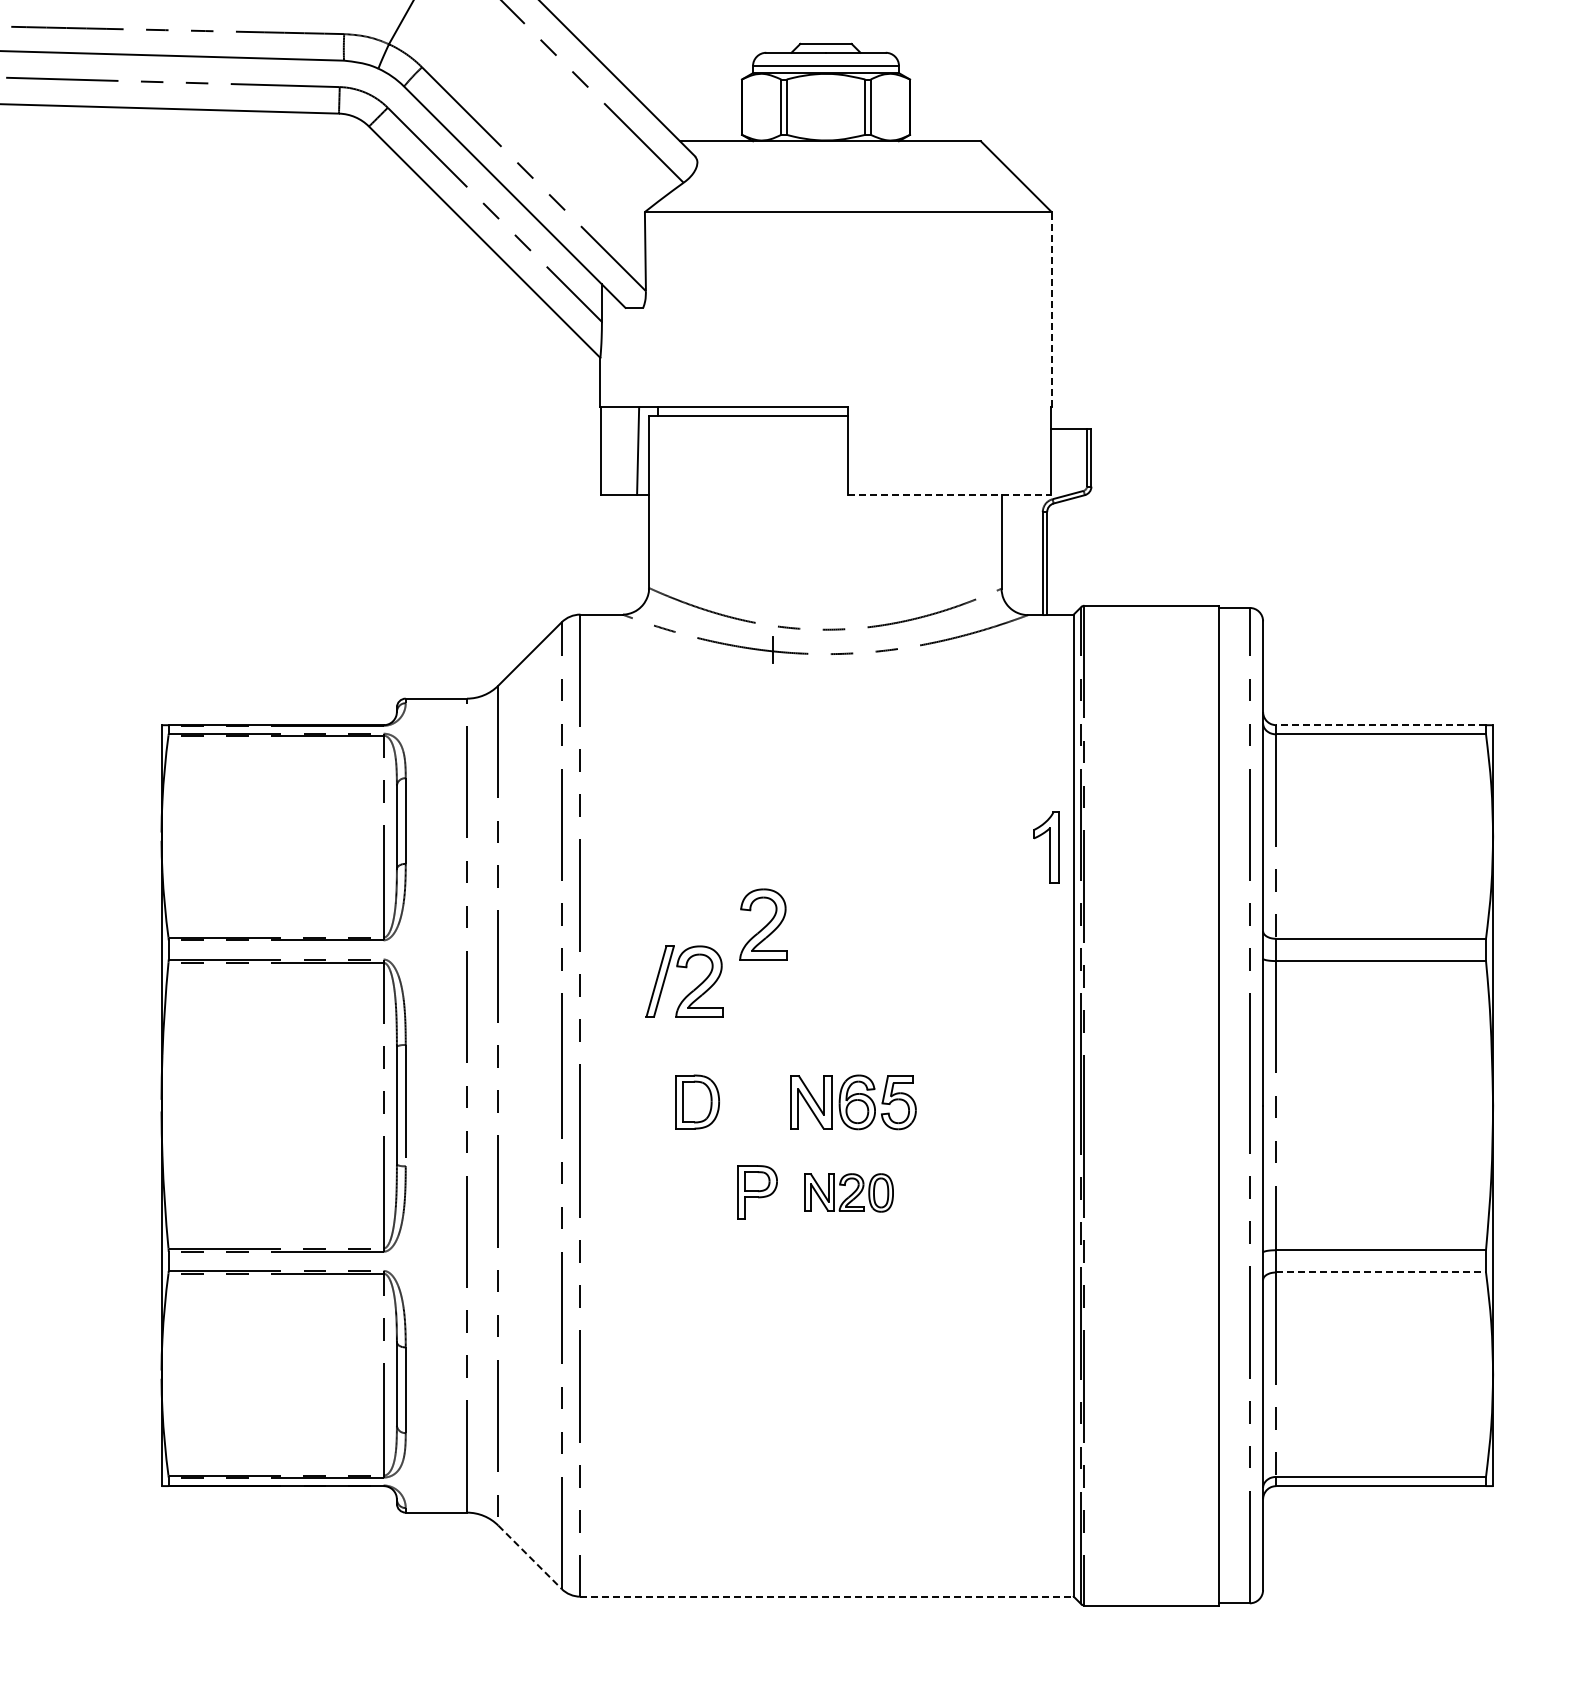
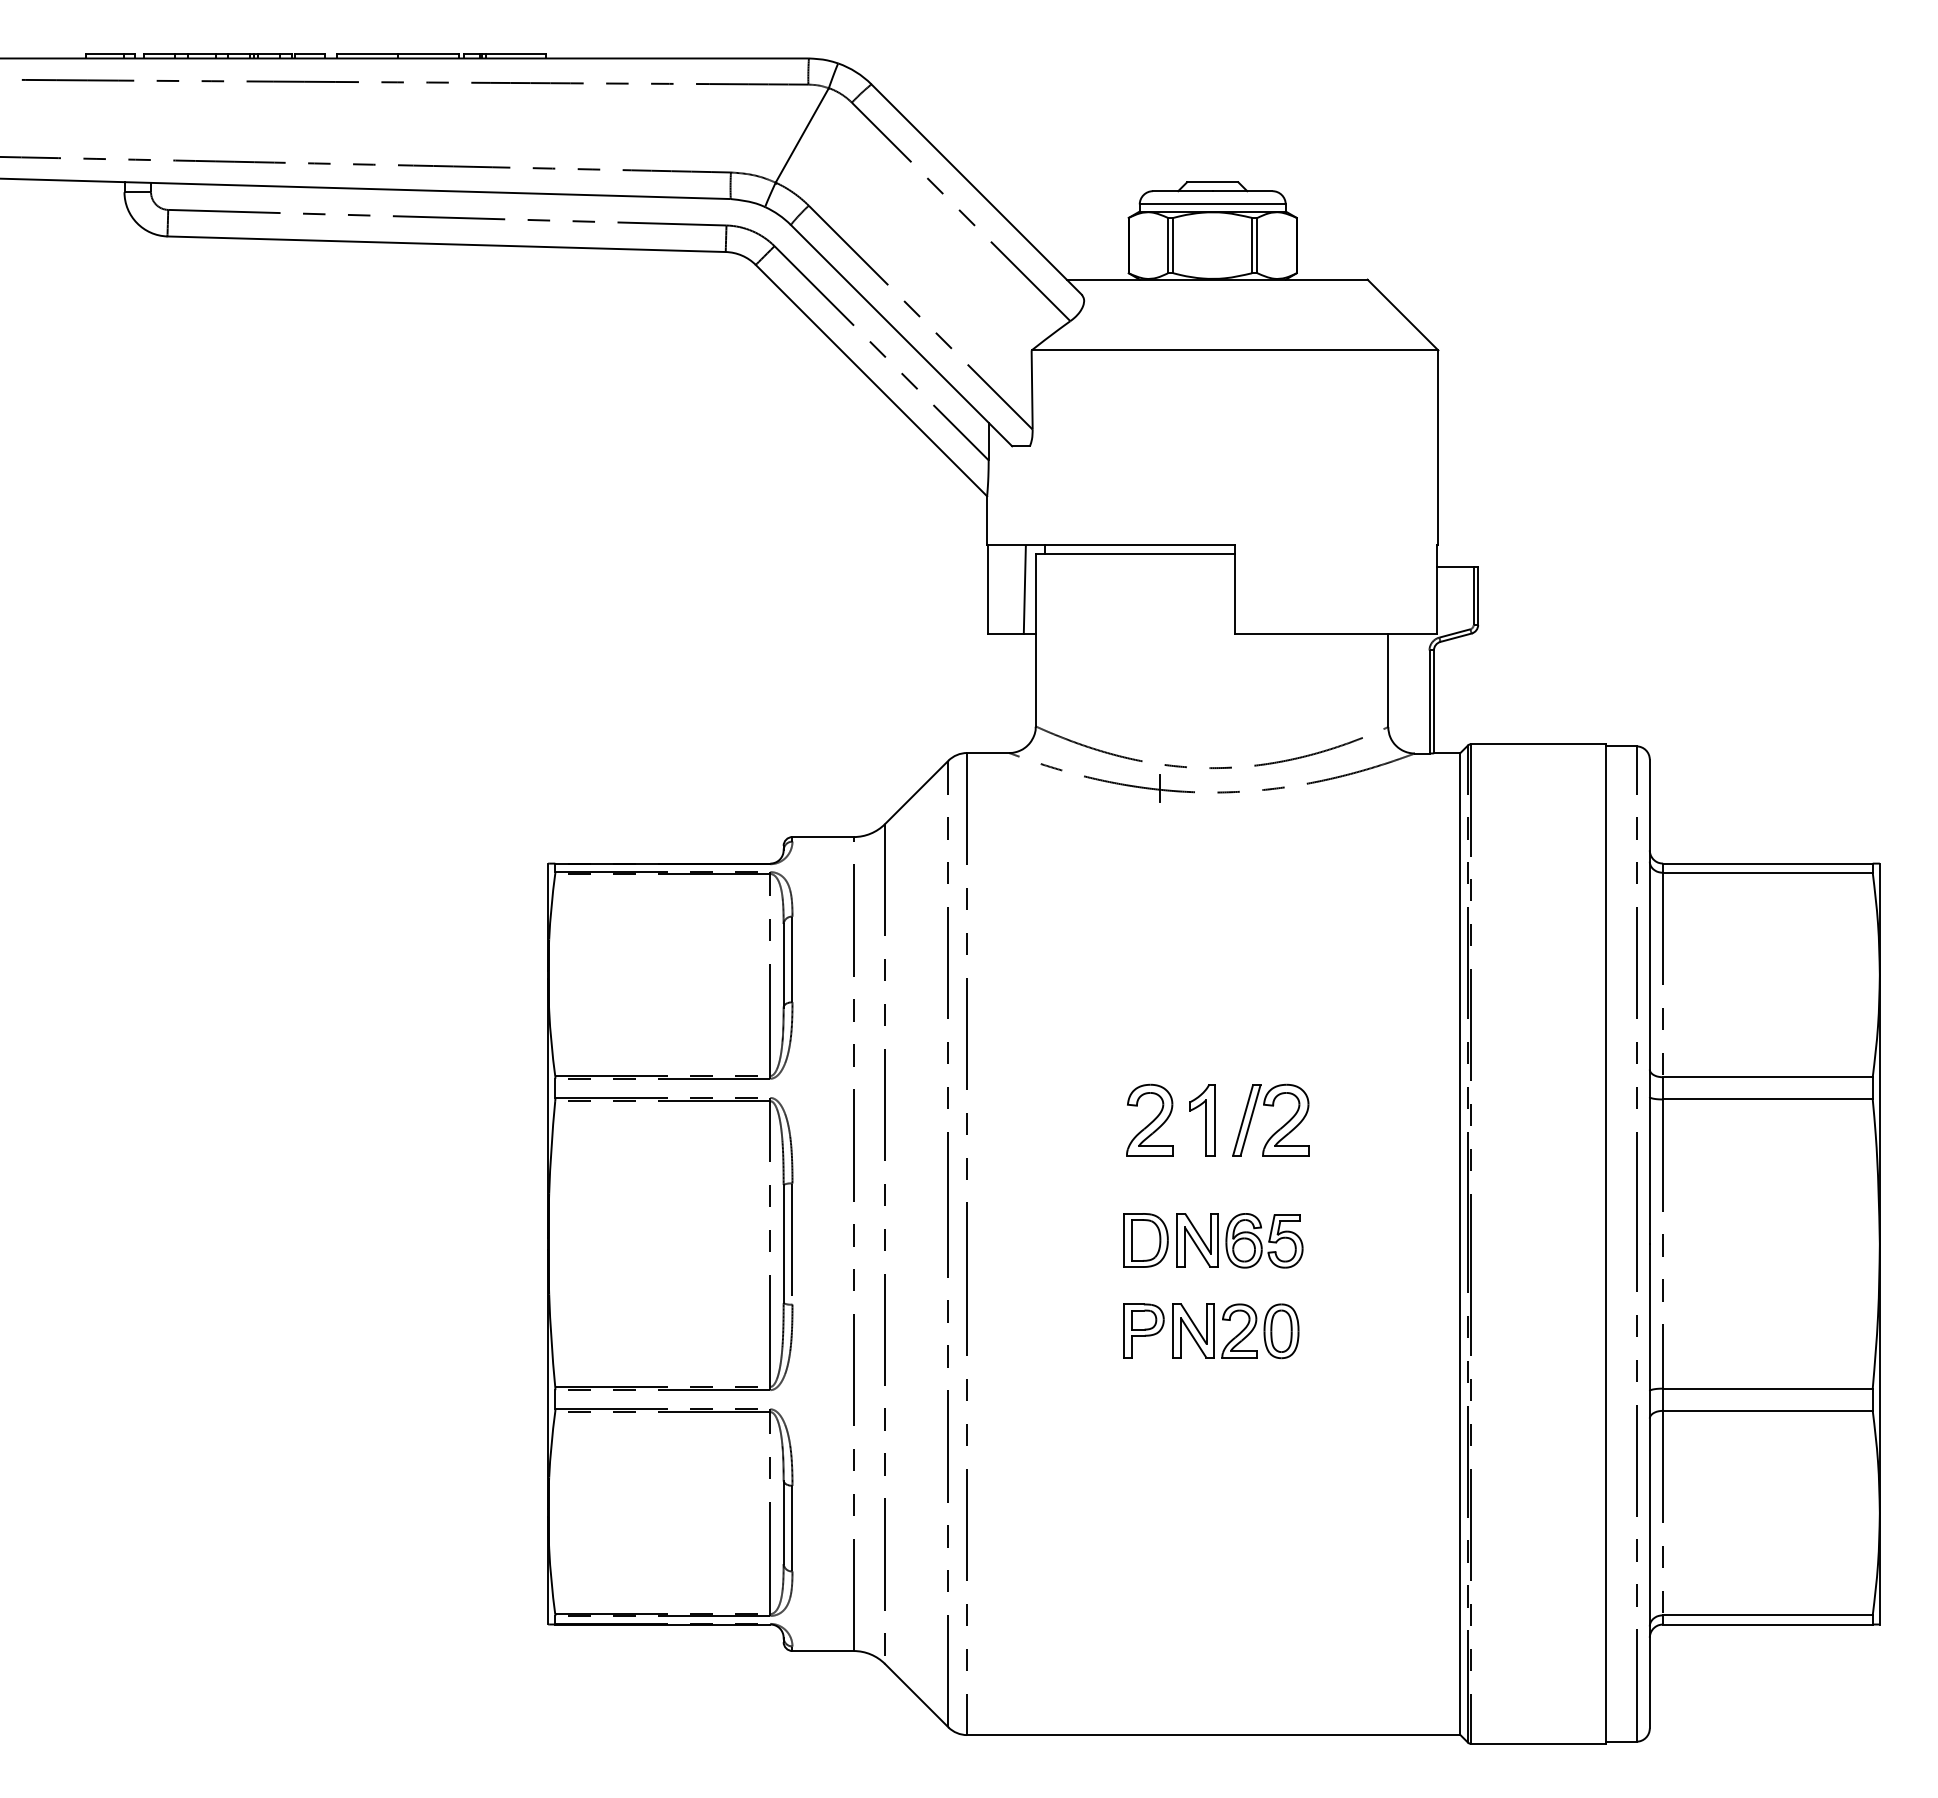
line: (1051, 309) -> (1438, 447), dashed -> solid
line: (949, 495) -> (1336, 633), dashed -> solid
line: (1380, 725) -> (1767, 863), dashed -> solid
part: (1046, 848) -> (1202, 1120), moved
part: (762, 924) -> (1149, 1119), moved
part: (692, 990) -> (1279, 1128), moved
part: (696, 1102) -> (1145, 1240), moved
part: (848, 1193) -> (1235, 1331), size x1.43
line: (1380, 1272) -> (1767, 1410), dashed -> solid
line: (529, 1557) -> (916, 1695), dashed -> solid
line: (826, 1597) -> (1213, 1735), dashed -> solid

